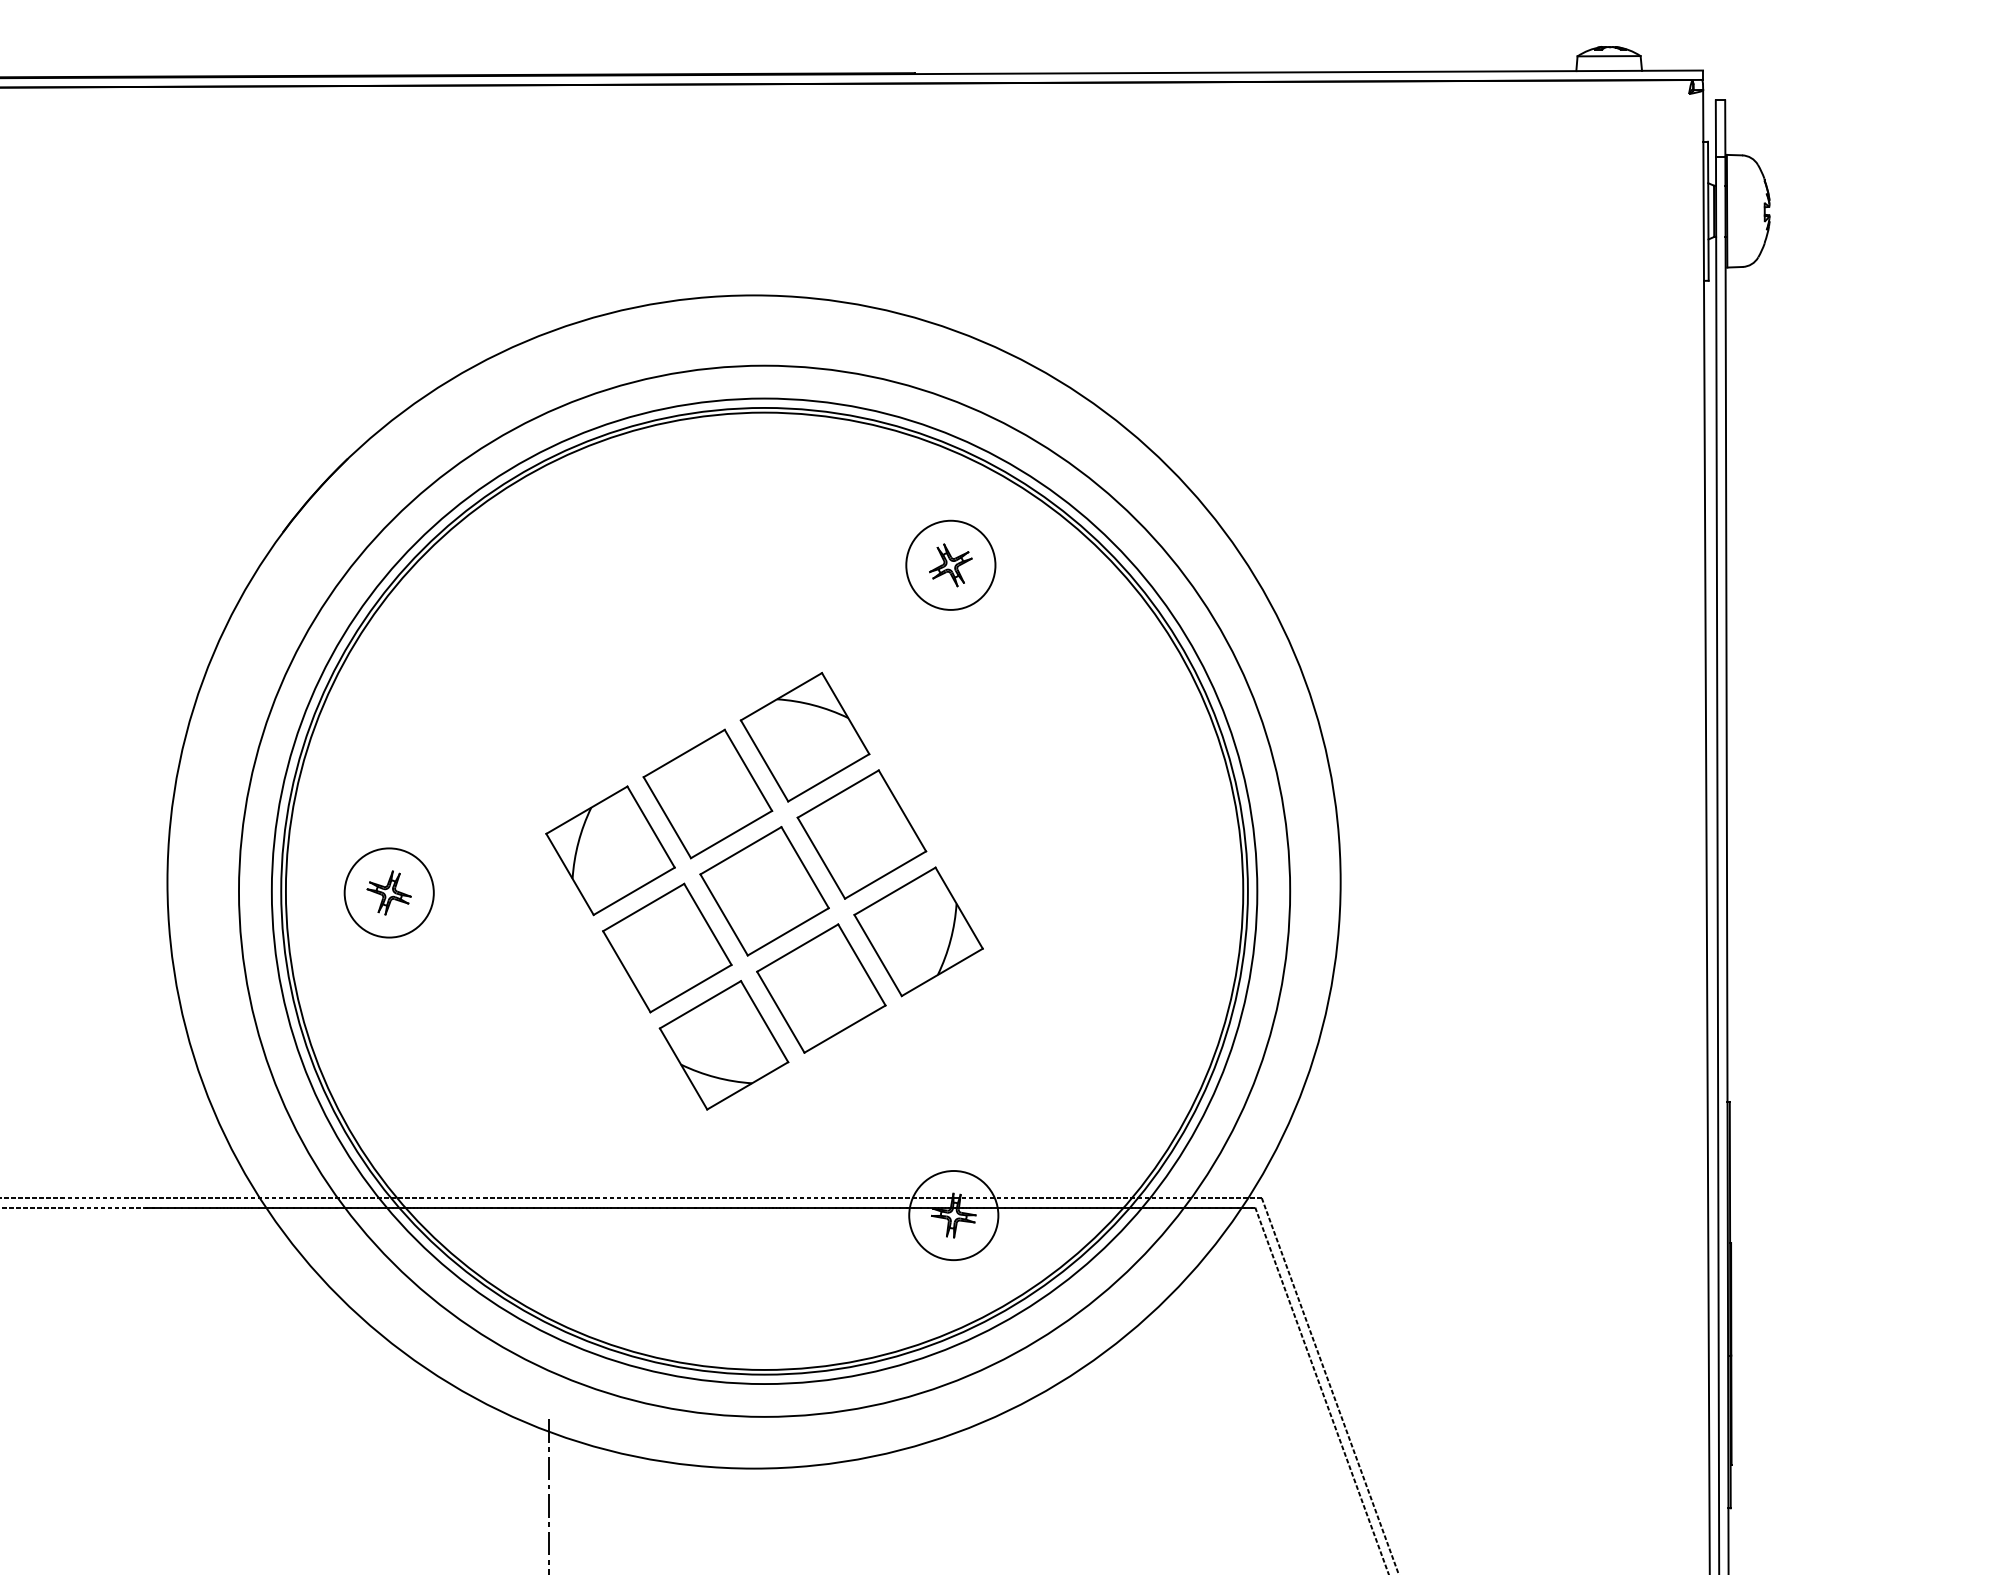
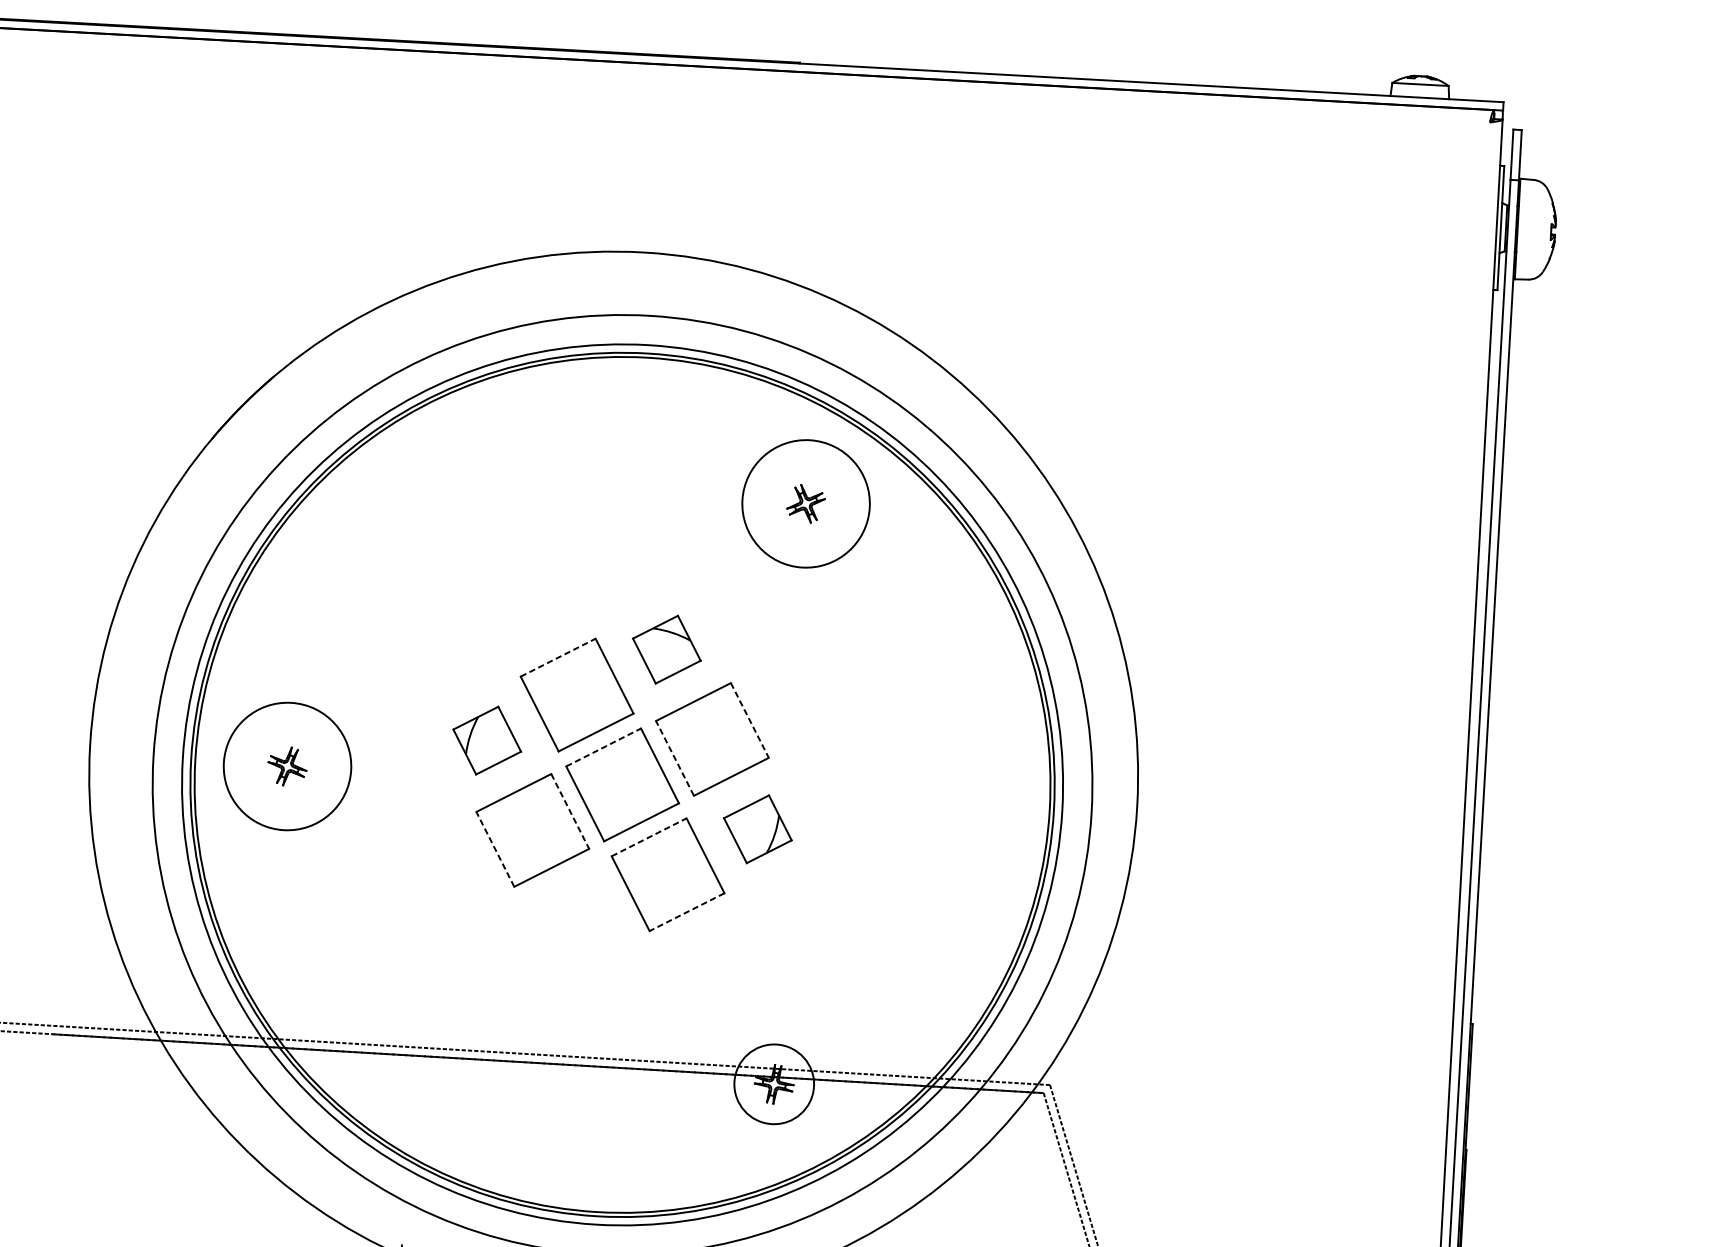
circle: (950, 564) -> (805, 503), size x1.6
part: (804, 737) -> (666, 649), size x0.6
line: (684, 753) -> (558, 657), solid -> dashed
line: (902, 810) -> (749, 720), solid -> dashed
part: (610, 850) -> (487, 740), size x0.6
line: (740, 850) -> (603, 747), solid -> dashed
line: (821, 858) -> (675, 758), solid -> dashed
circle: (388, 892) -> (286, 766), size x1.6
line: (707, 924) -> (569, 811), solid -> dashed
part: (918, 931) -> (757, 828), size x0.6
line: (797, 948) -> (648, 837), solid -> dashed
line: (626, 971) -> (495, 849), solid -> dashed
line: (845, 1029) -> (687, 912), solid -> dashed
part: (723, 1045) -> (577, 920), removed

